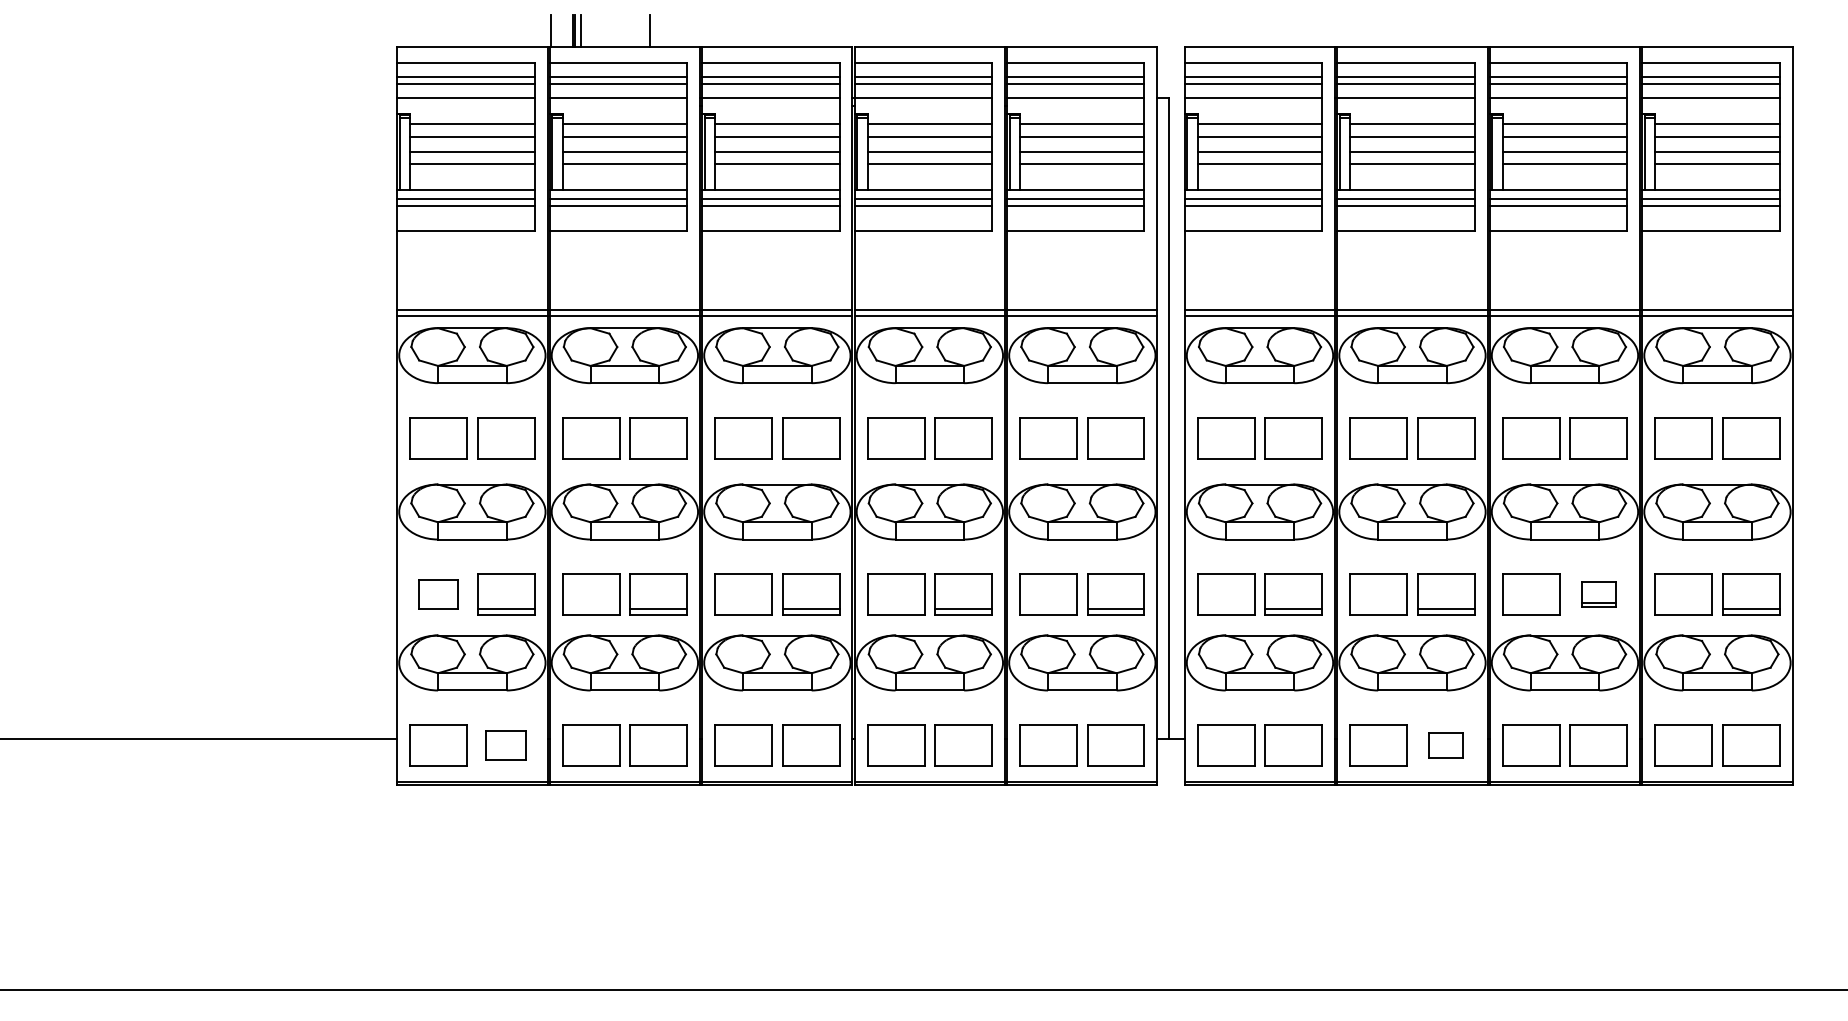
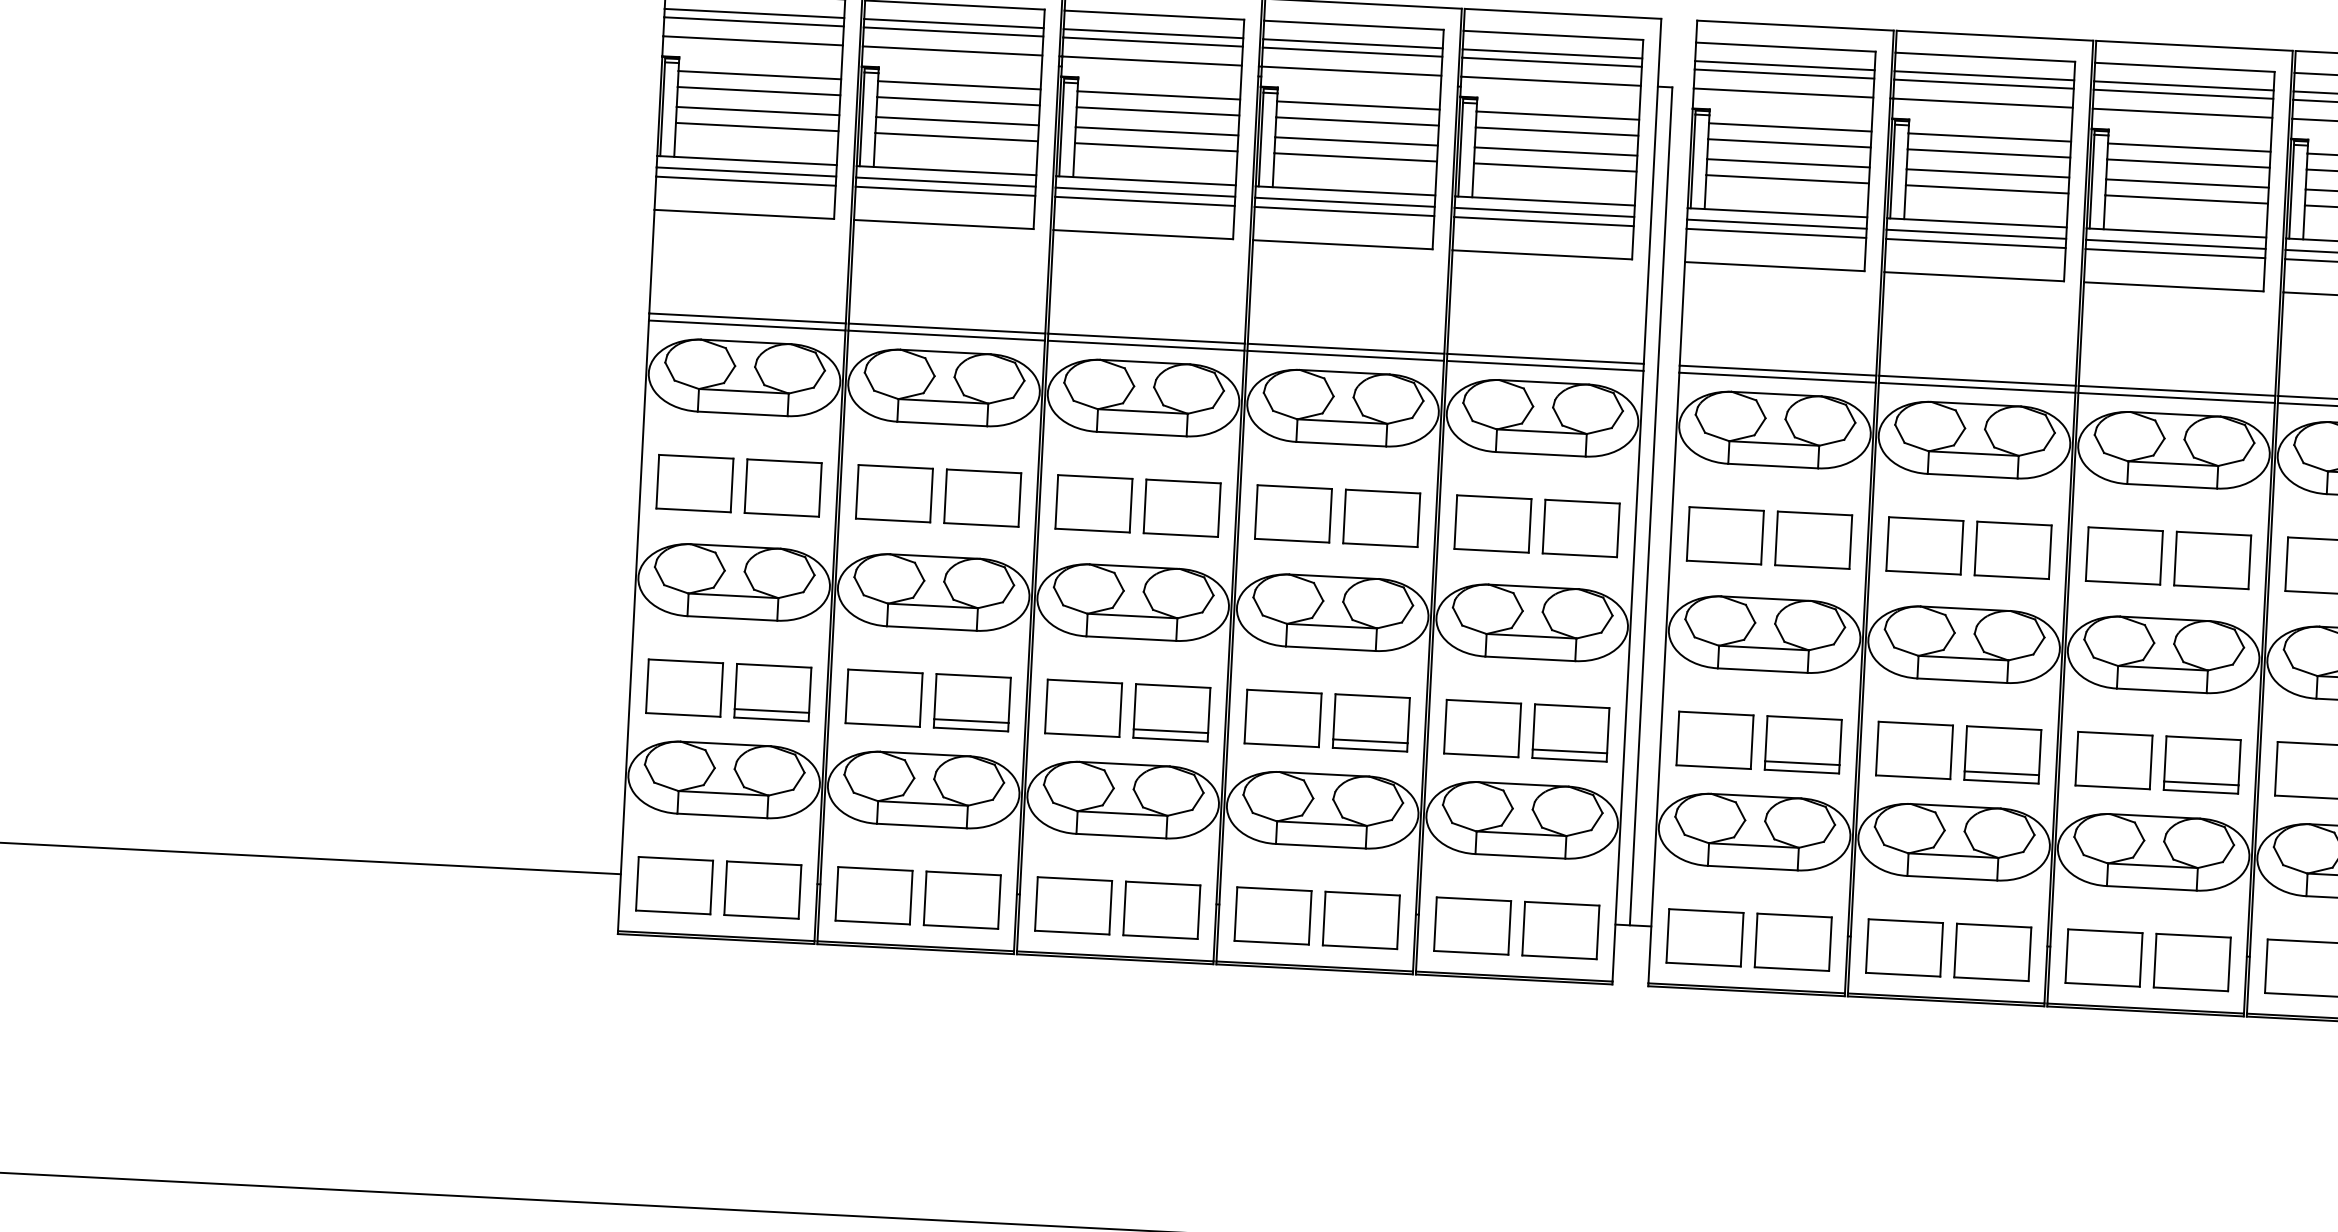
part: (438, 594) -> (684, 688), size x1.43
part: (1598, 594) -> (2202, 764), size x1.67
part: (506, 745) -> (763, 890), size x1.43
part: (1446, 745) -> (1993, 952), size x1.67

